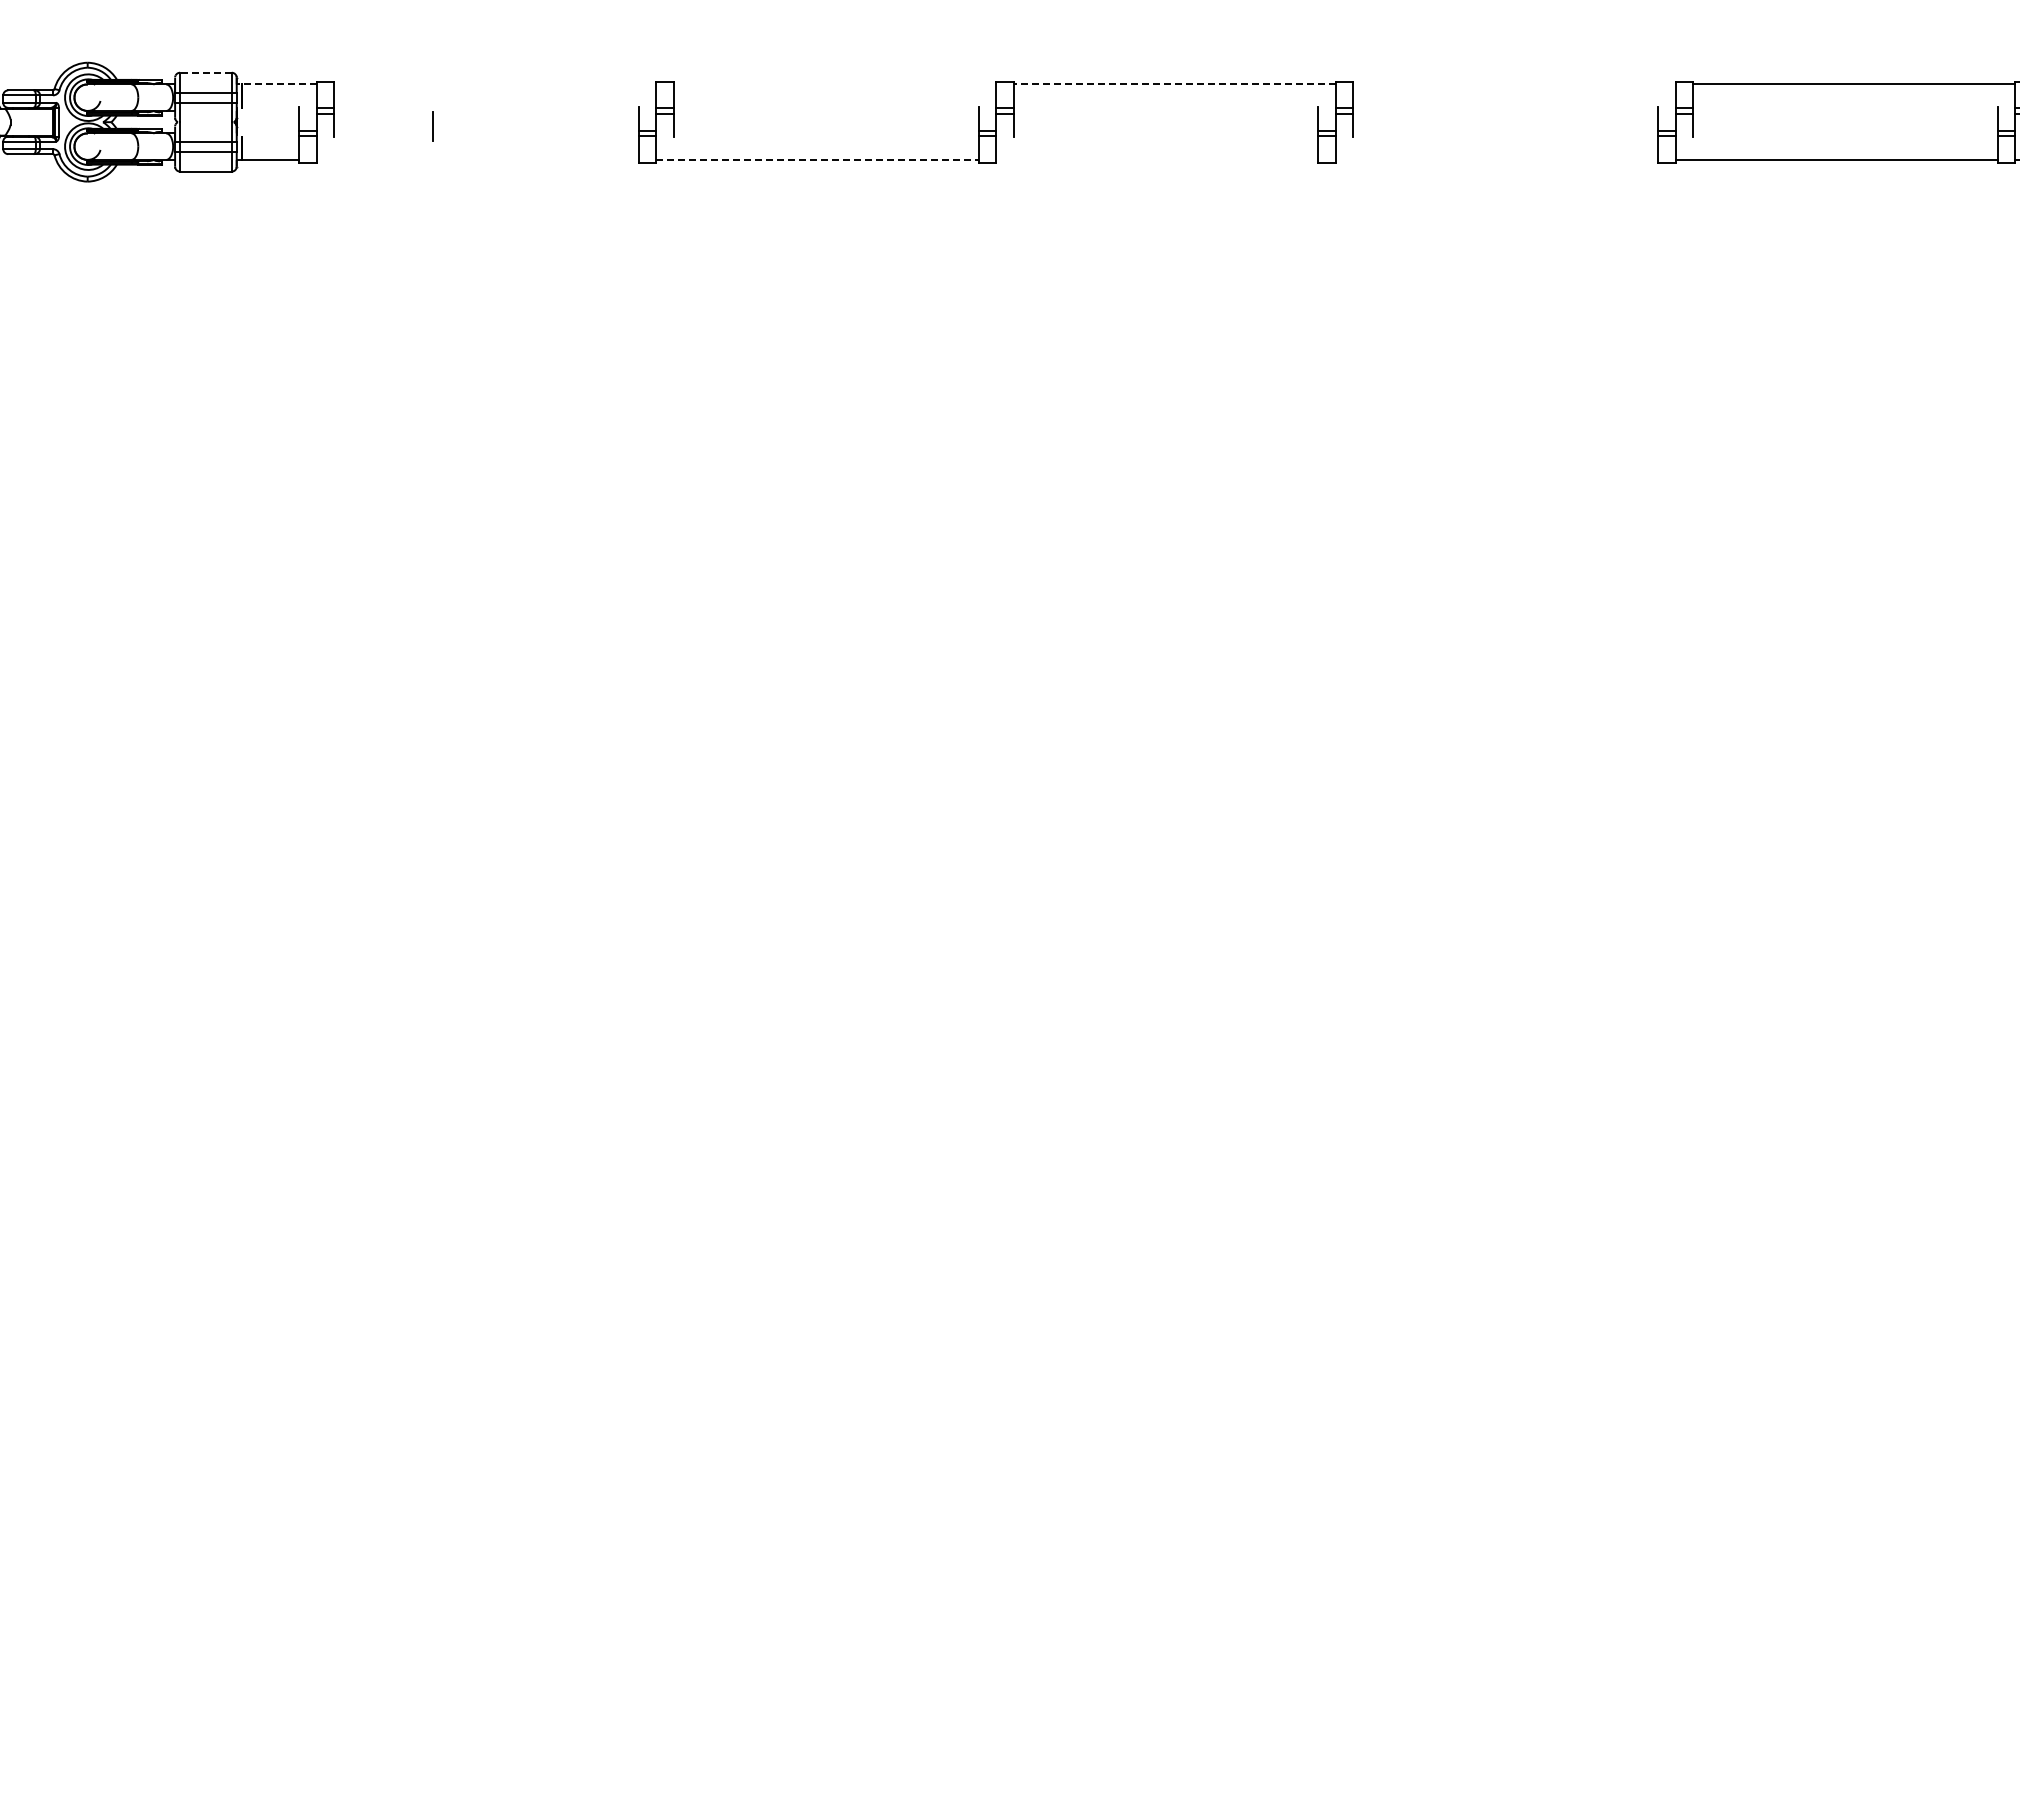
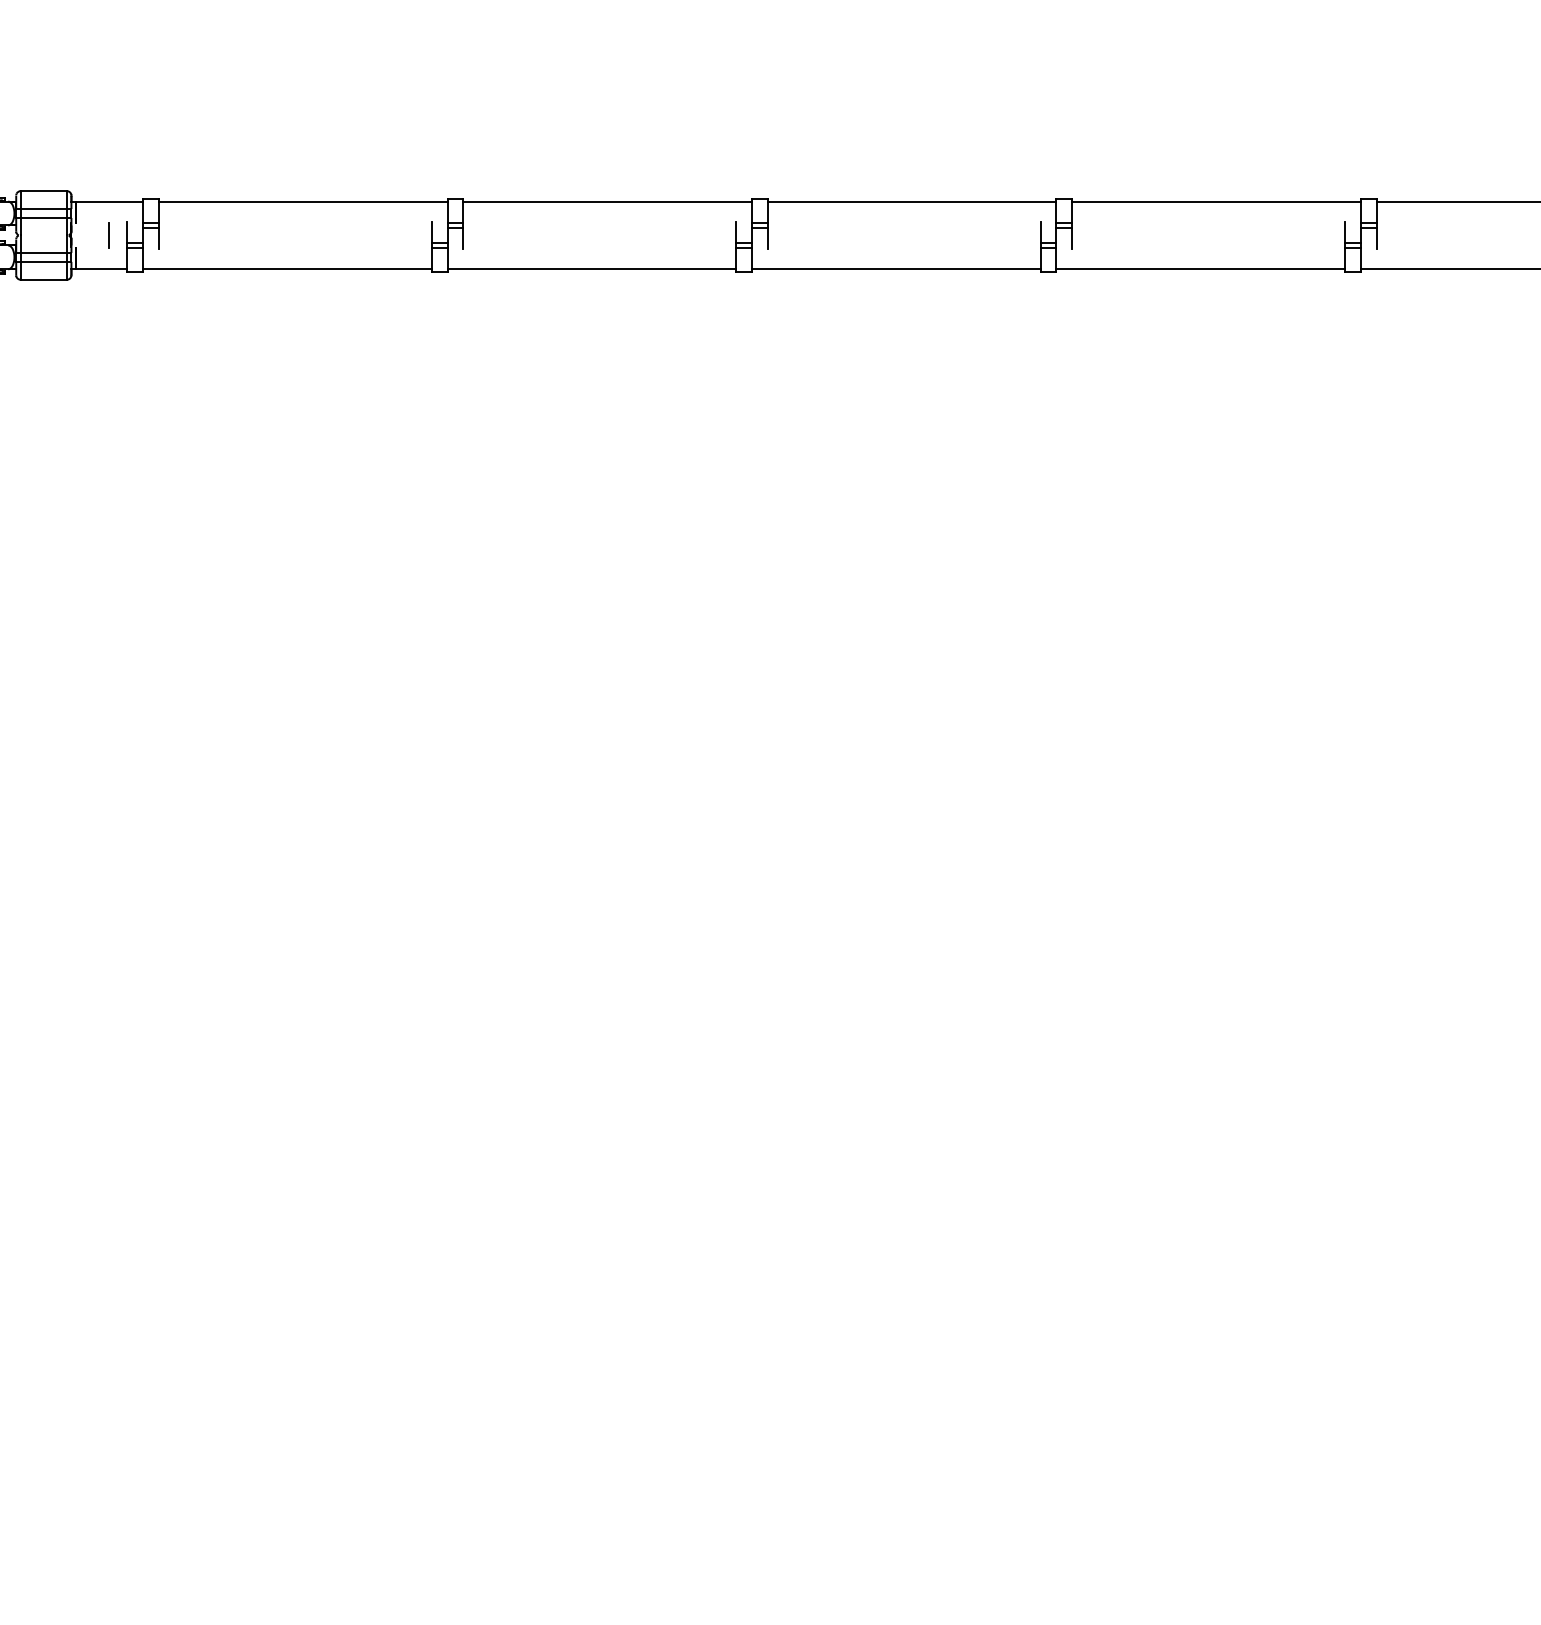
line: (205, 72) -> (43, 190), dashed -> solid
line: (276, 84) -> (107, 201), dashed -> solid
line: (495, 84) -> (303, 201), added
line: (834, 84) -> (607, 201), added
line: (1174, 84) -> (911, 201), dashed -> solid
line: (1514, 84) -> (1216, 201), added
line: (432, 126) -> (107, 235), moved
line: (477, 159) -> (287, 268), added
line: (818, 159) -> (592, 268), dashed -> solid
line: (1157, 159) -> (896, 268), added
line: (1496, 159) -> (1200, 268), added

